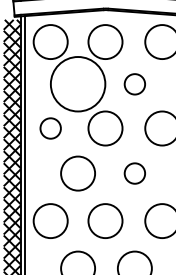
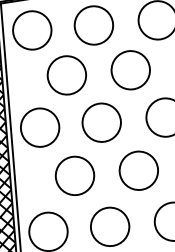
circle: (78, 84) -> (67, 75), size x0.62
circle: (134, 84) -> (130, 70), size x1.67
circle: (50, 128) -> (39, 127), size x1.67
circle: (134, 173) -> (138, 170), size x1.67

